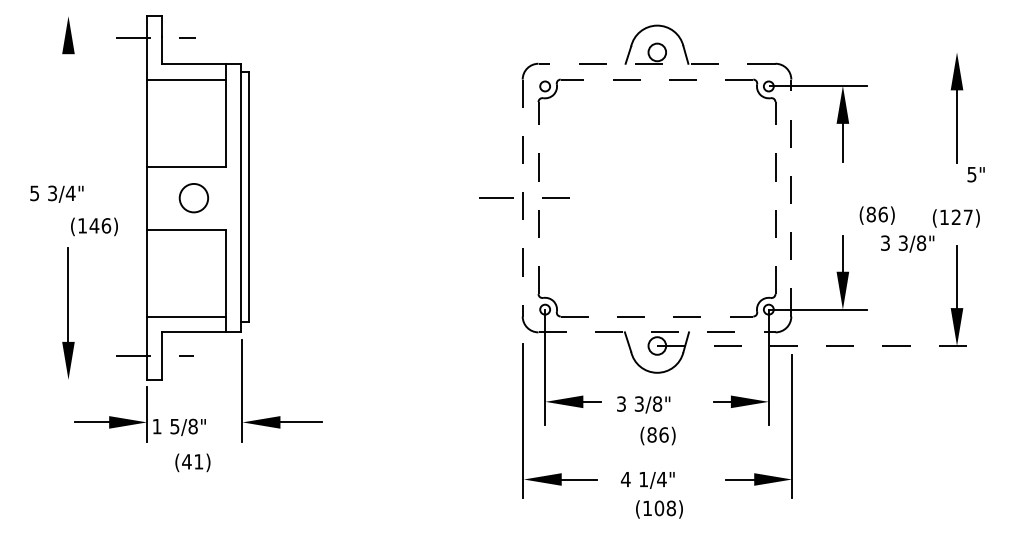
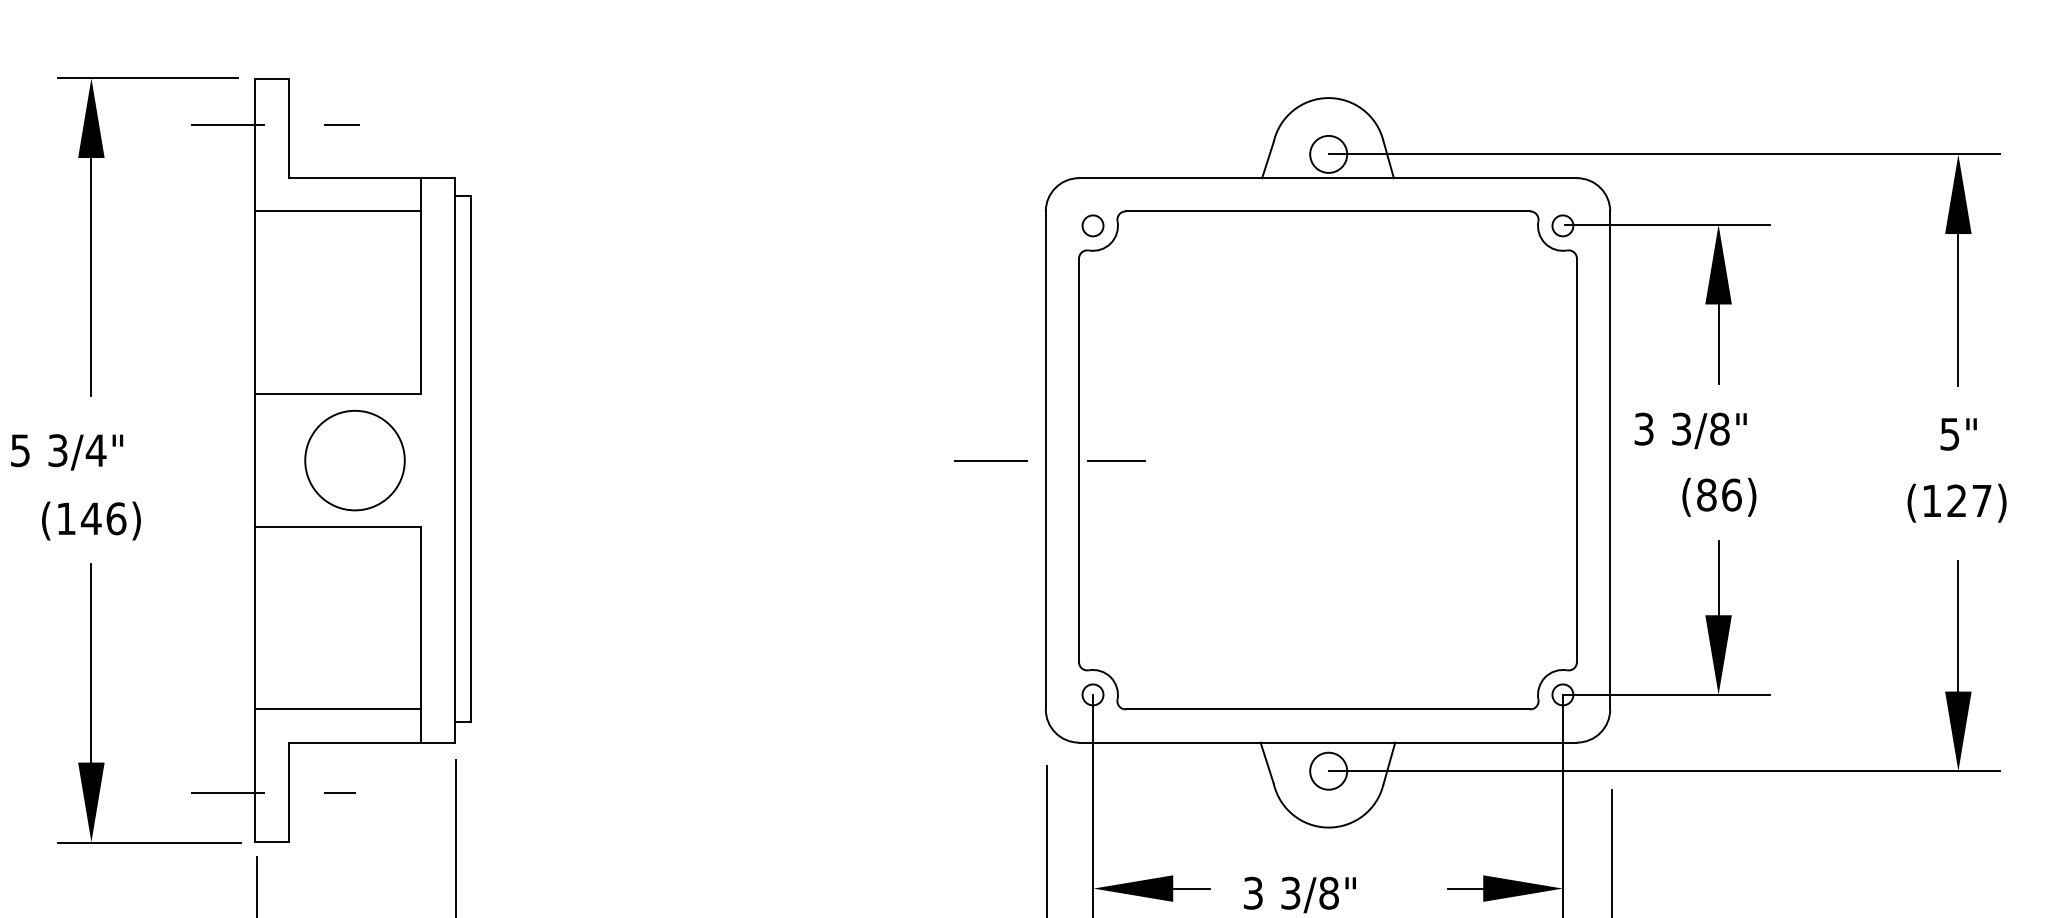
line: (95, 16) -> (148, 78), added
line: (816, 52) -> (1663, 154), added
line: (656, 63) -> (1326, 177), dashed -> solid
line: (656, 79) -> (1326, 211), dashed -> solid
line: (68, 101) -> (91, 257), added
text: (975, 174) -> (1957, 433), moved
circle: (193, 197) -> (354, 459), size x1.67
line: (538, 197) -> (1078, 459), dashed -> solid
line: (775, 197) -> (1576, 459), dashed -> solid
line: (791, 197) -> (1610, 459), dashed -> solid
line: (522, 198) -> (1045, 461), dashed -> solid
text: (876, 215) -> (1717, 497), moved
text: (94, 226) -> (91, 520), moved
text: (907, 243) -> (1690, 429), moved
line: (657, 316) -> (1329, 709), dashed -> solid
line: (657, 332) -> (1329, 742), dashed -> solid
line: (817, 346) -> (1665, 772), dashed -> solid
line: (95, 380) -> (148, 843), added

